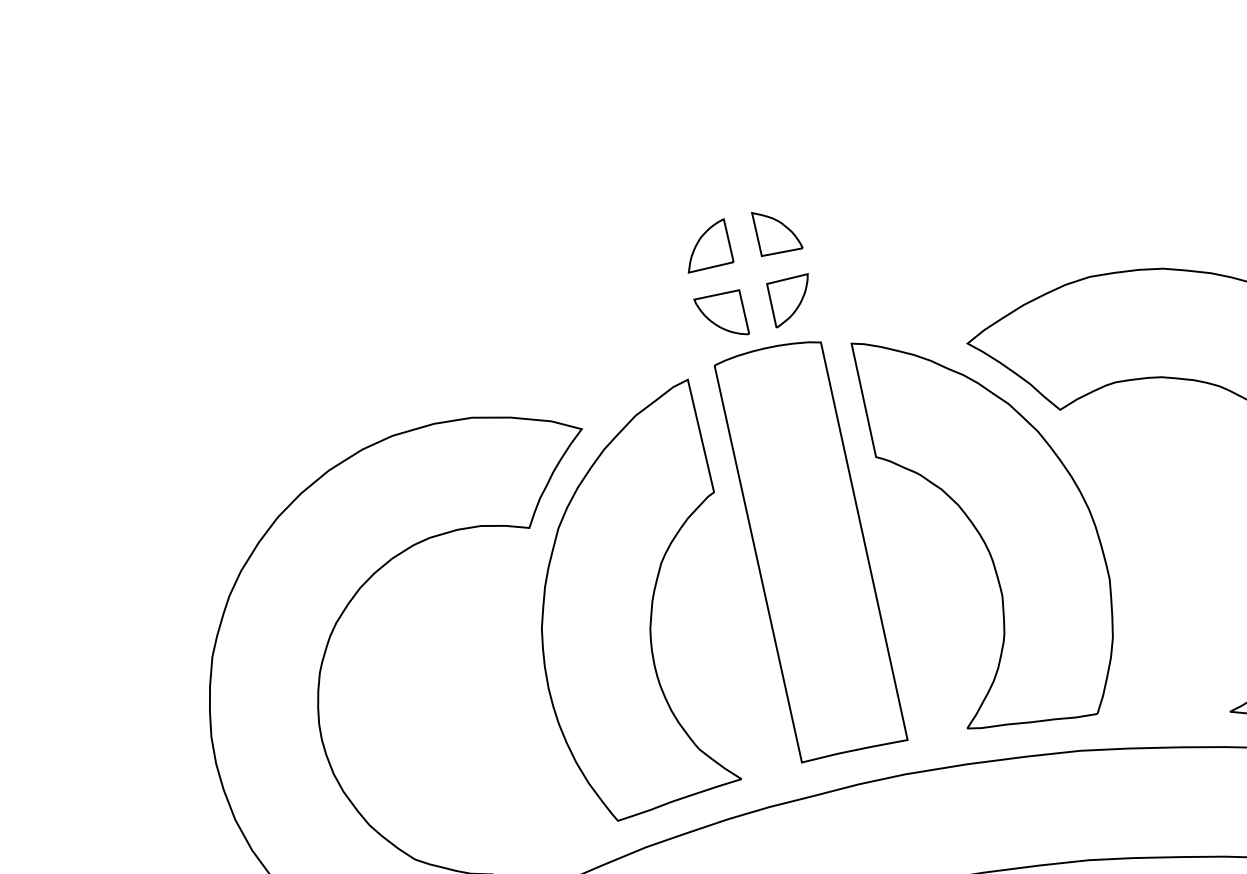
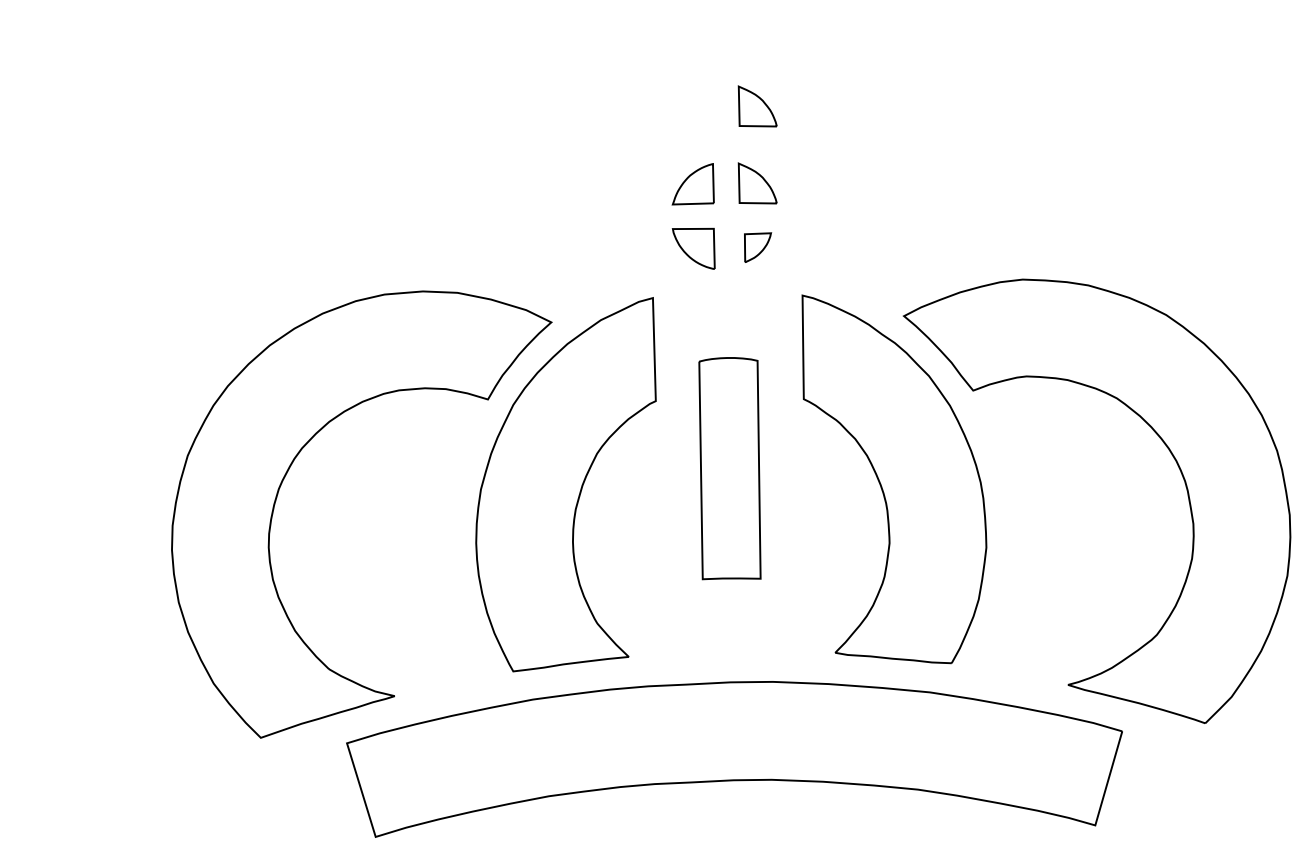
part: (759, 146) -> (757, 106), added
part: (791, 300) -> (757, 247), size x0.7
part: (809, 549) -> (729, 468), size x0.6

